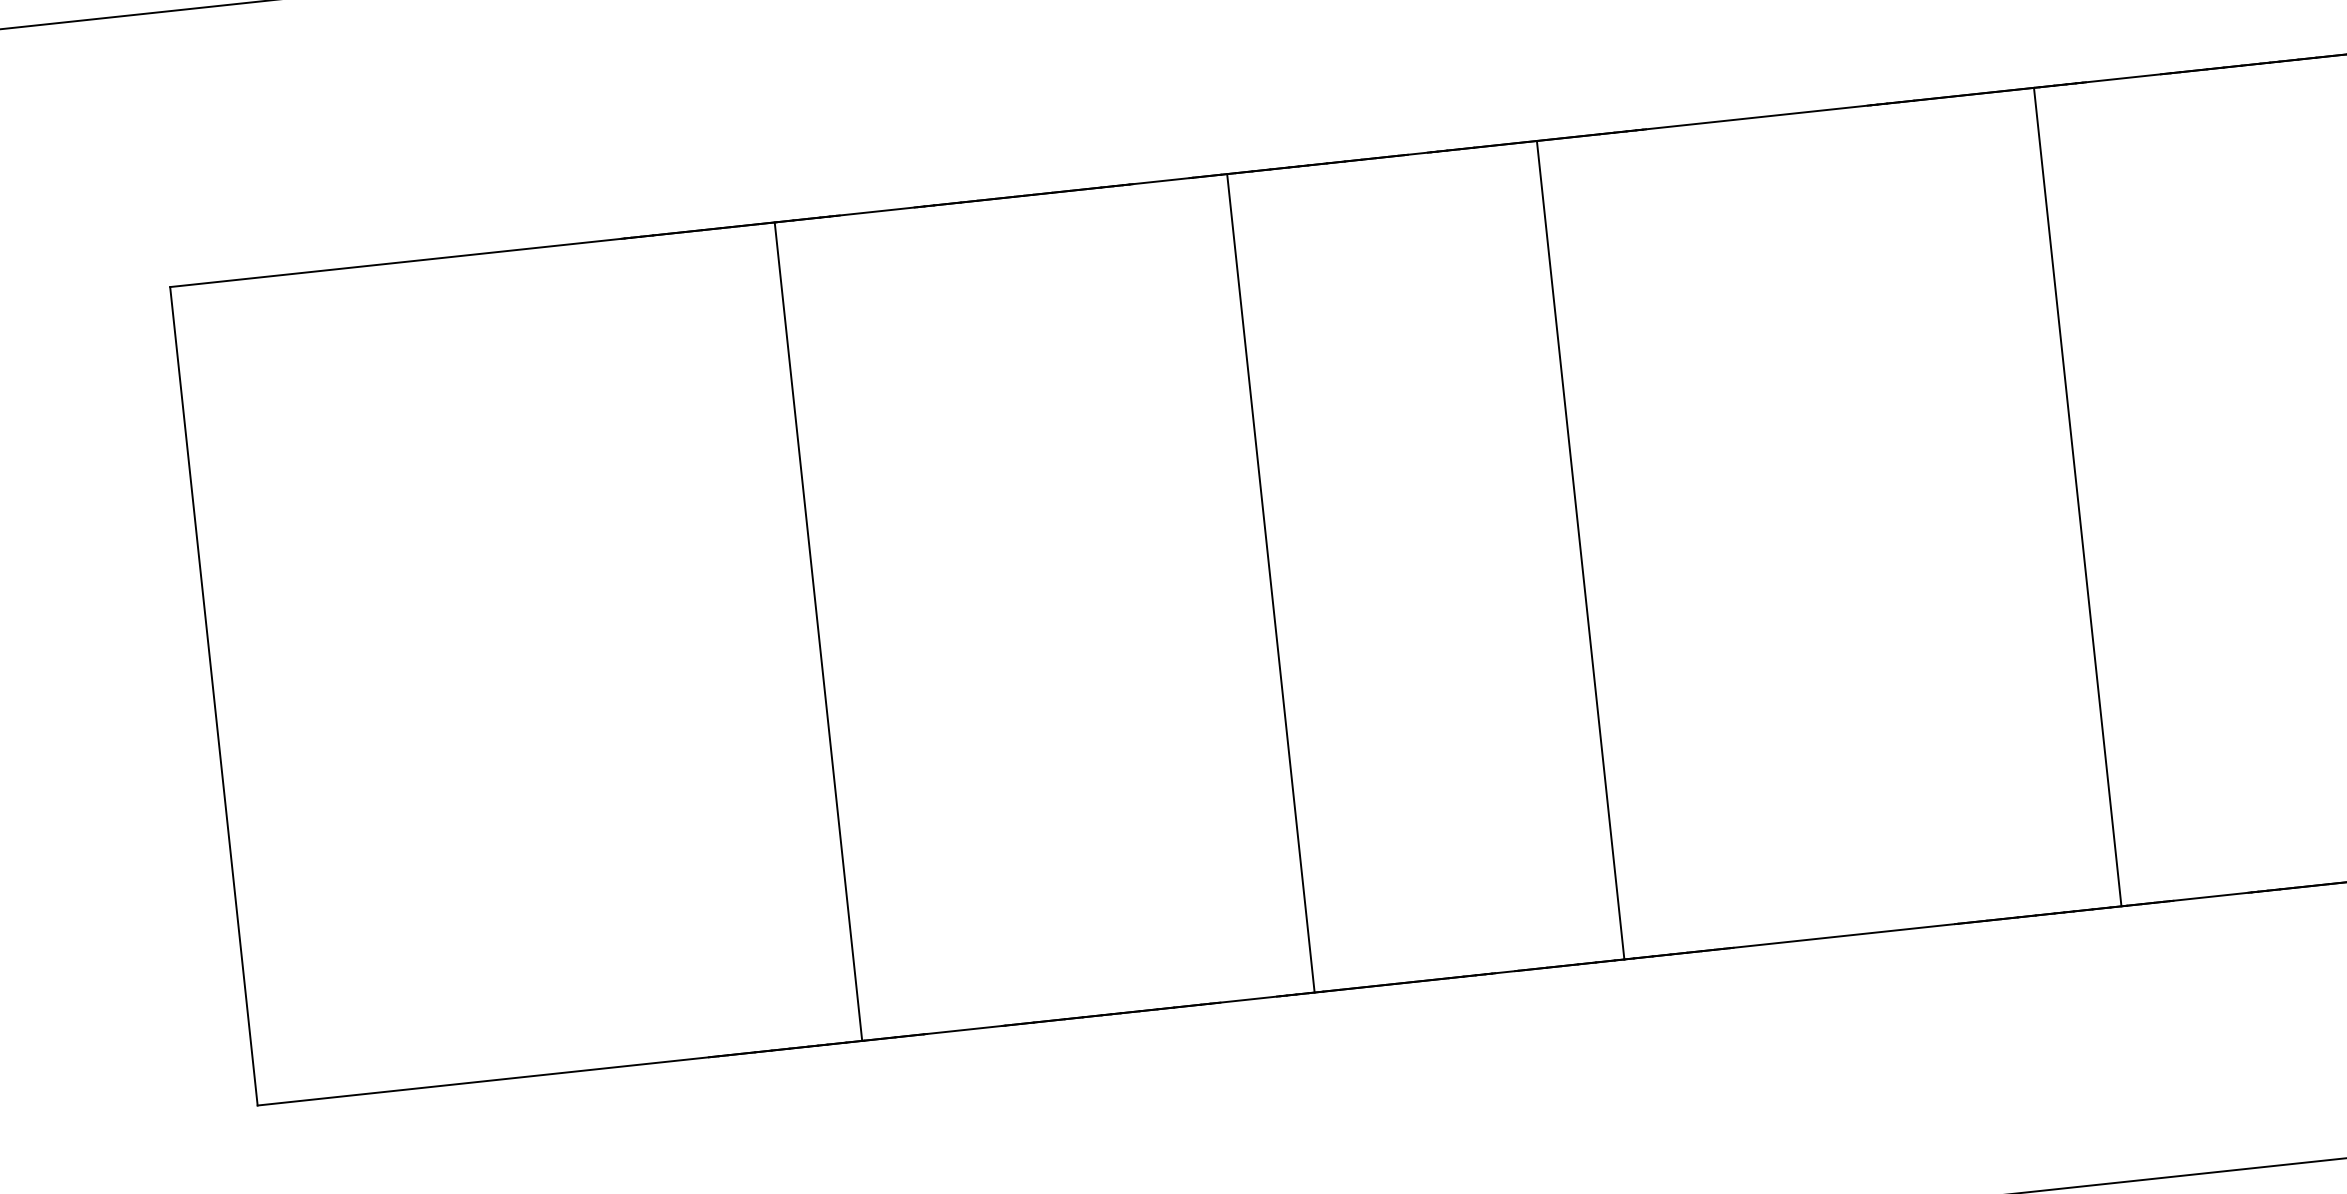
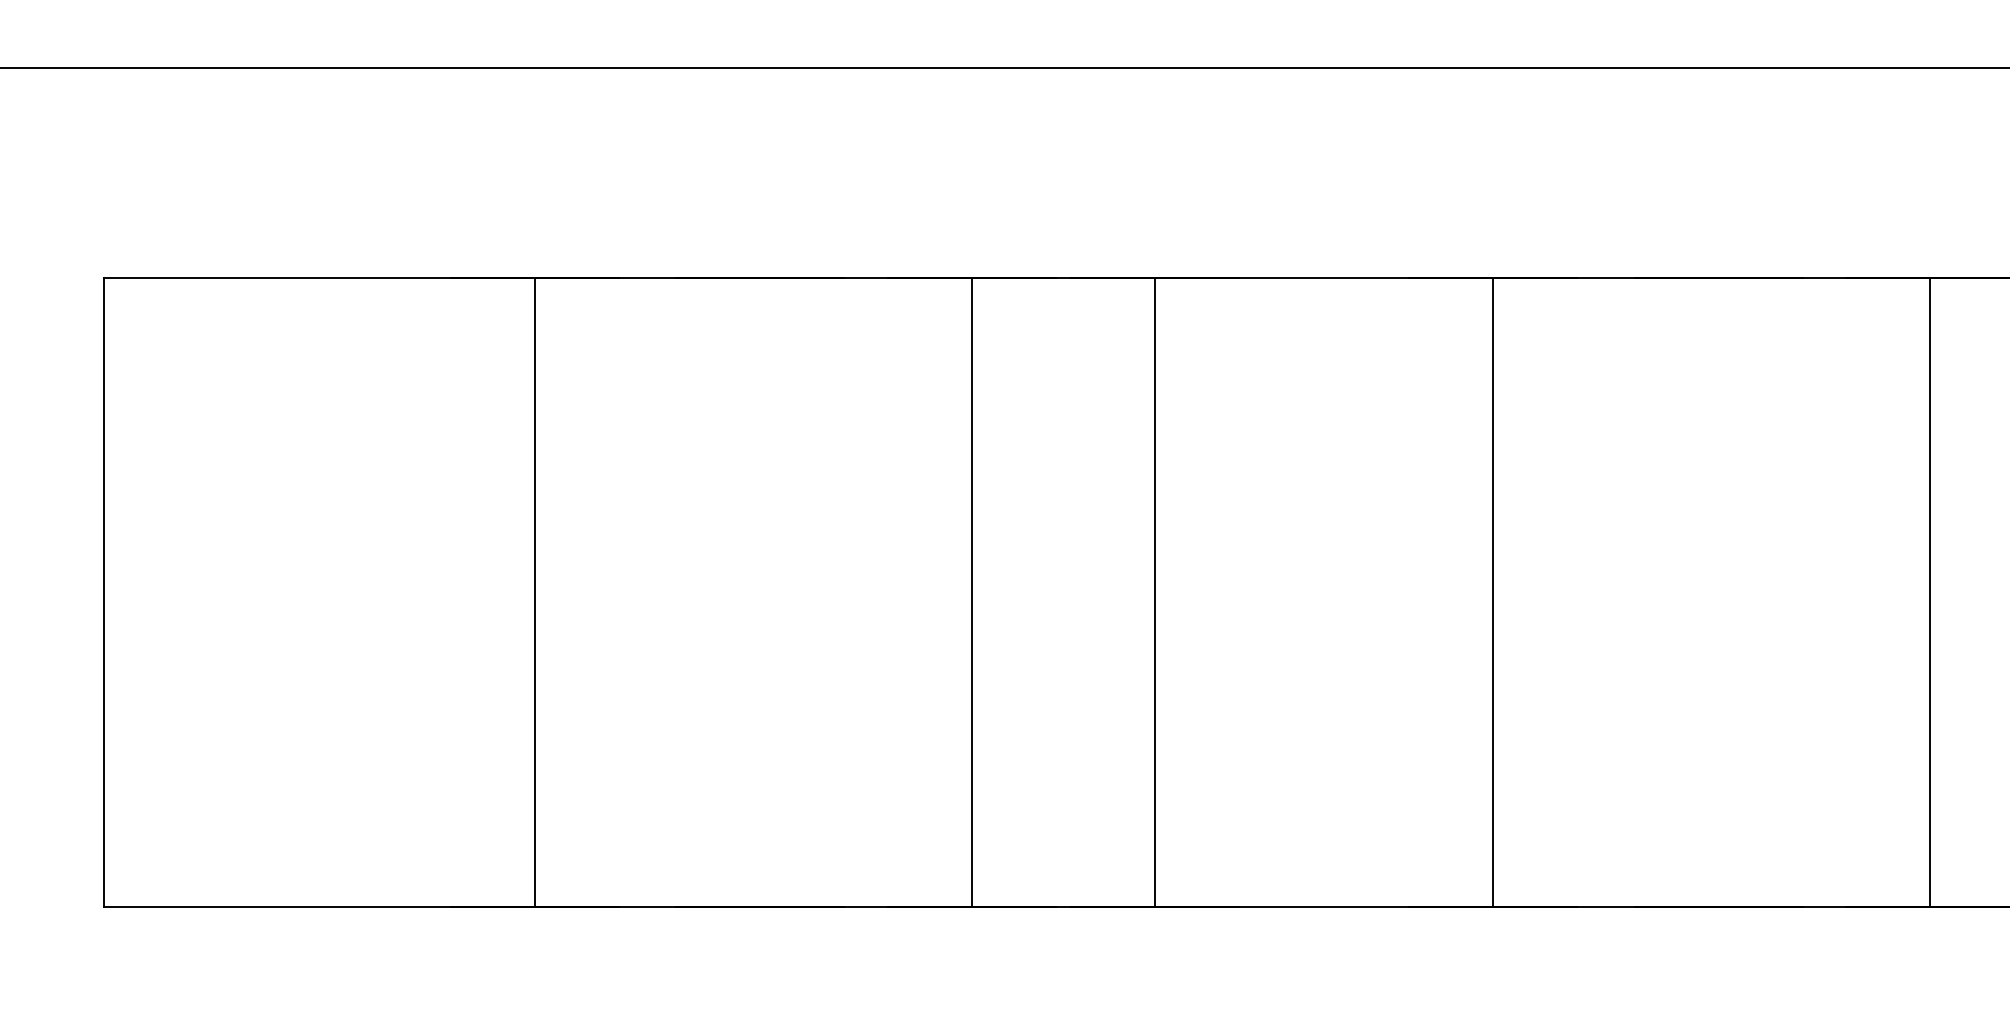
line: (2077, 496) -> (1493, 592), moved
line: (1270, 583) -> (971, 592), moved
line: (817, 631) -> (534, 592), moved

